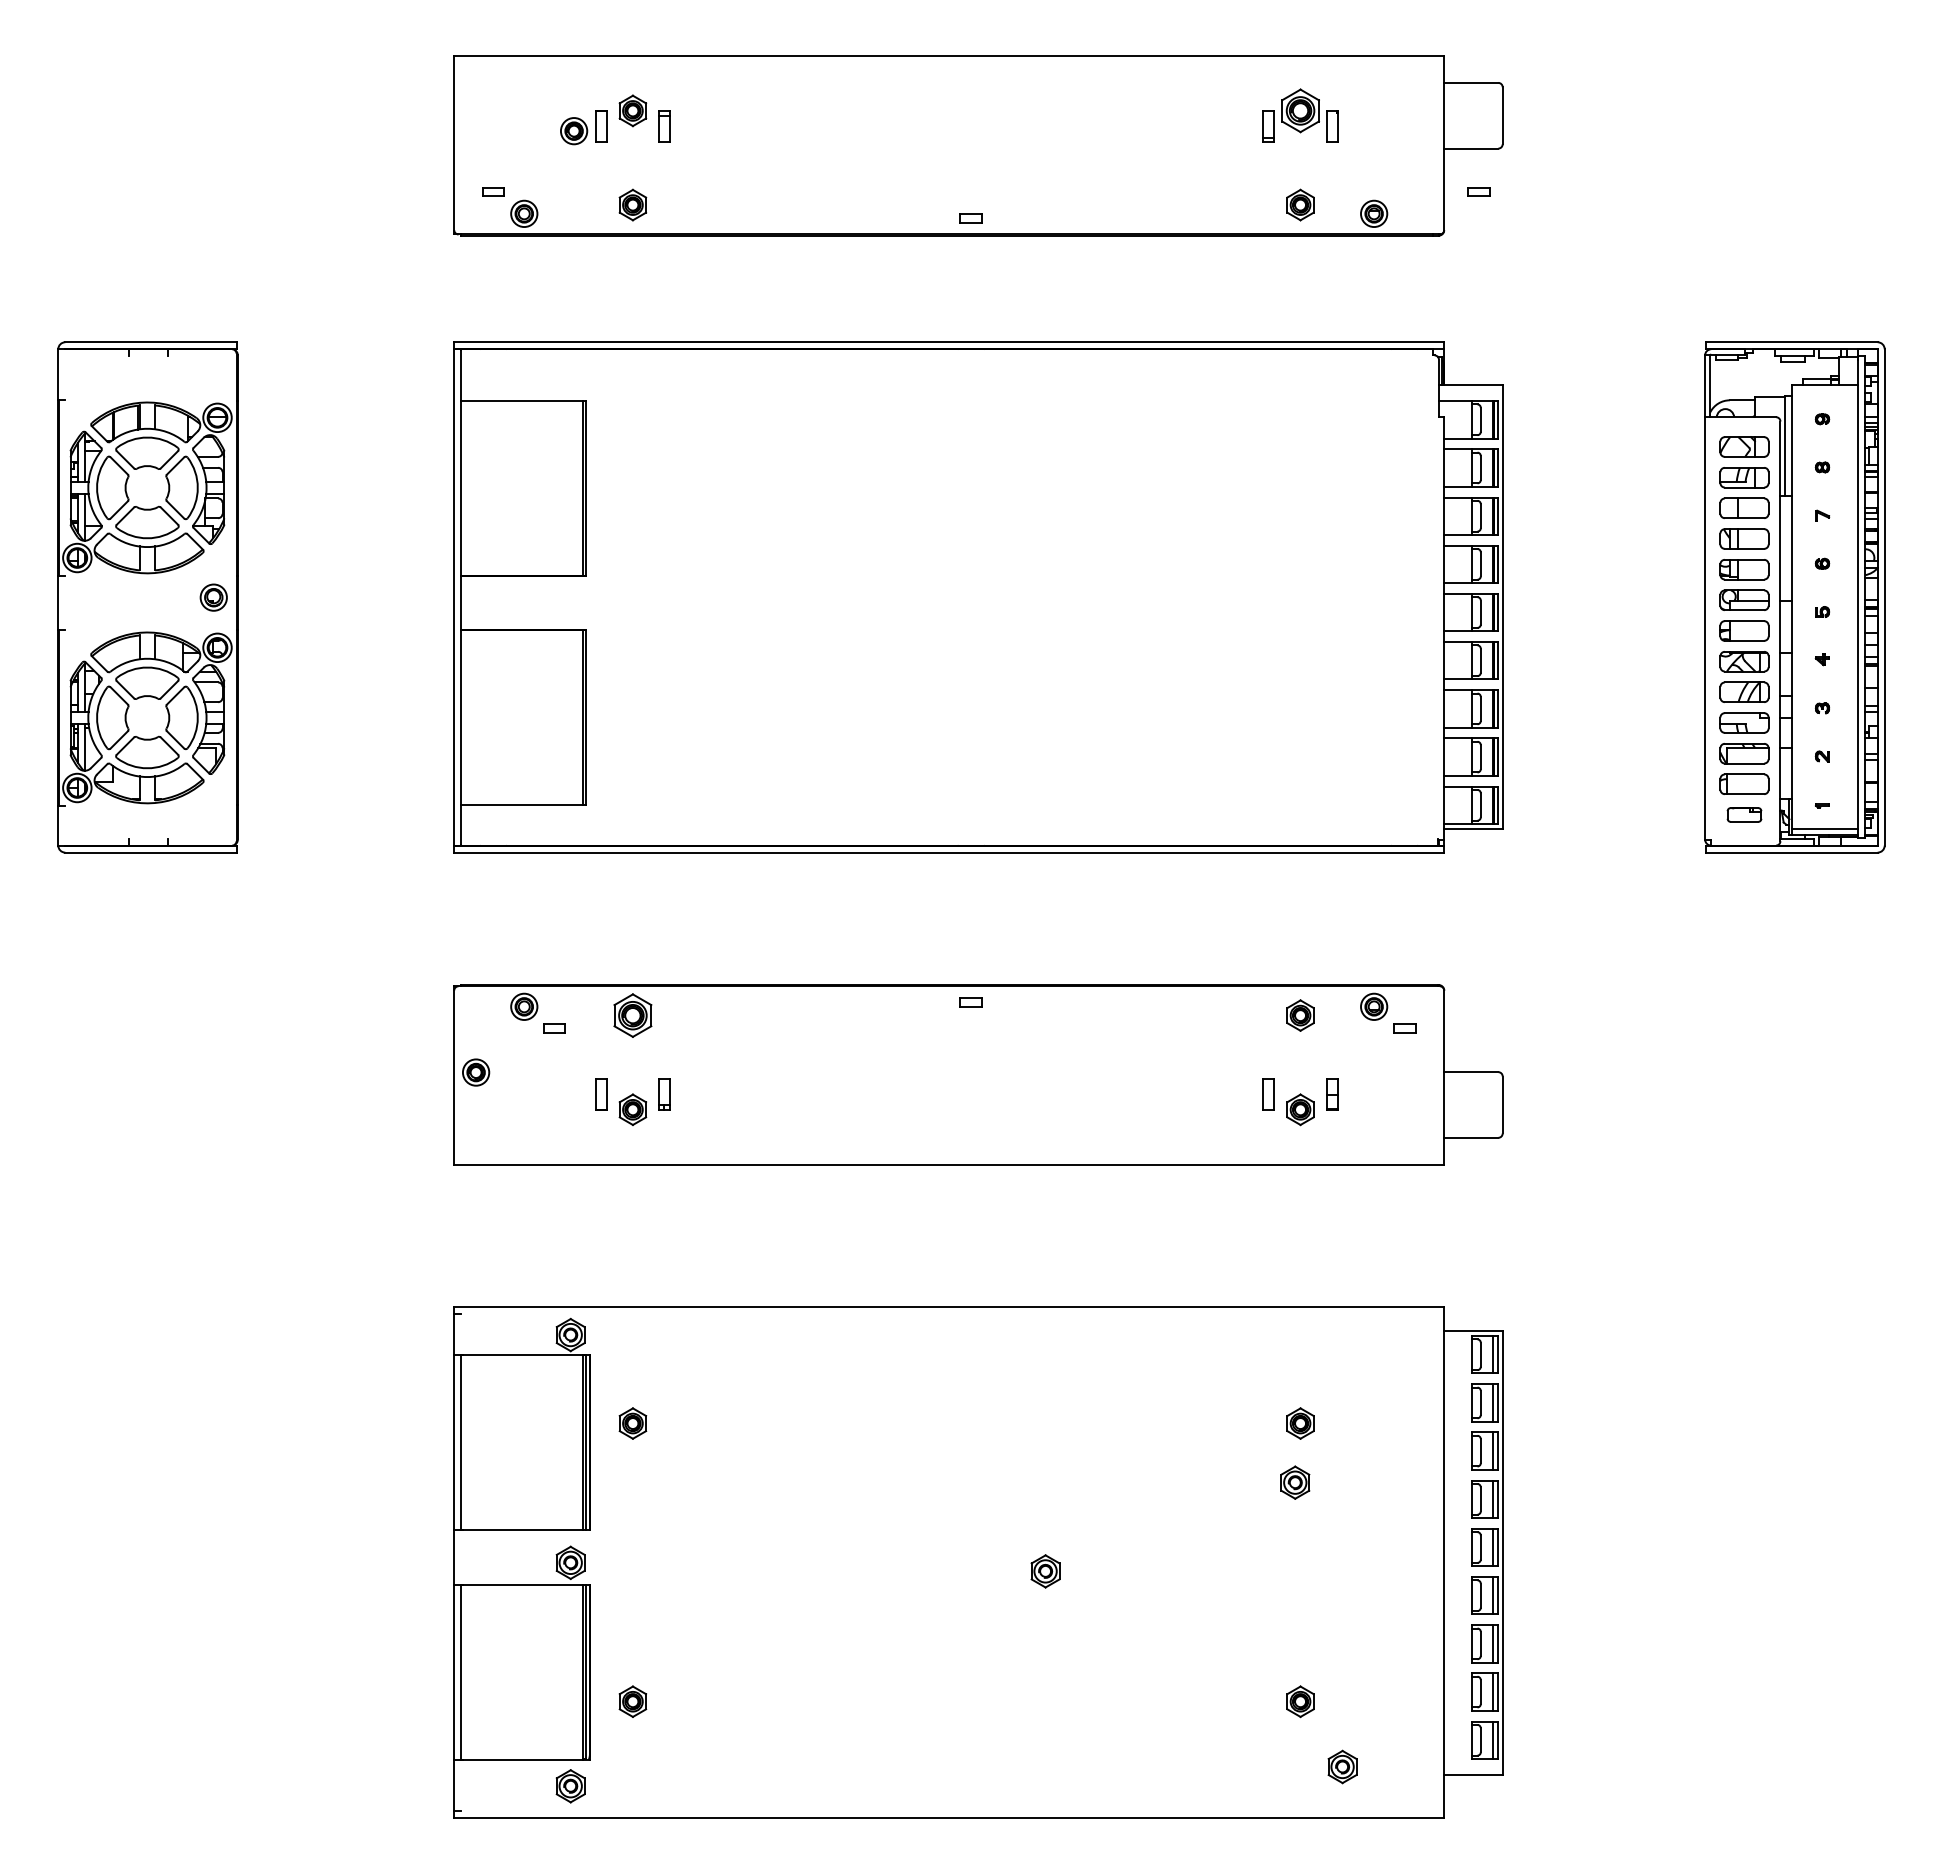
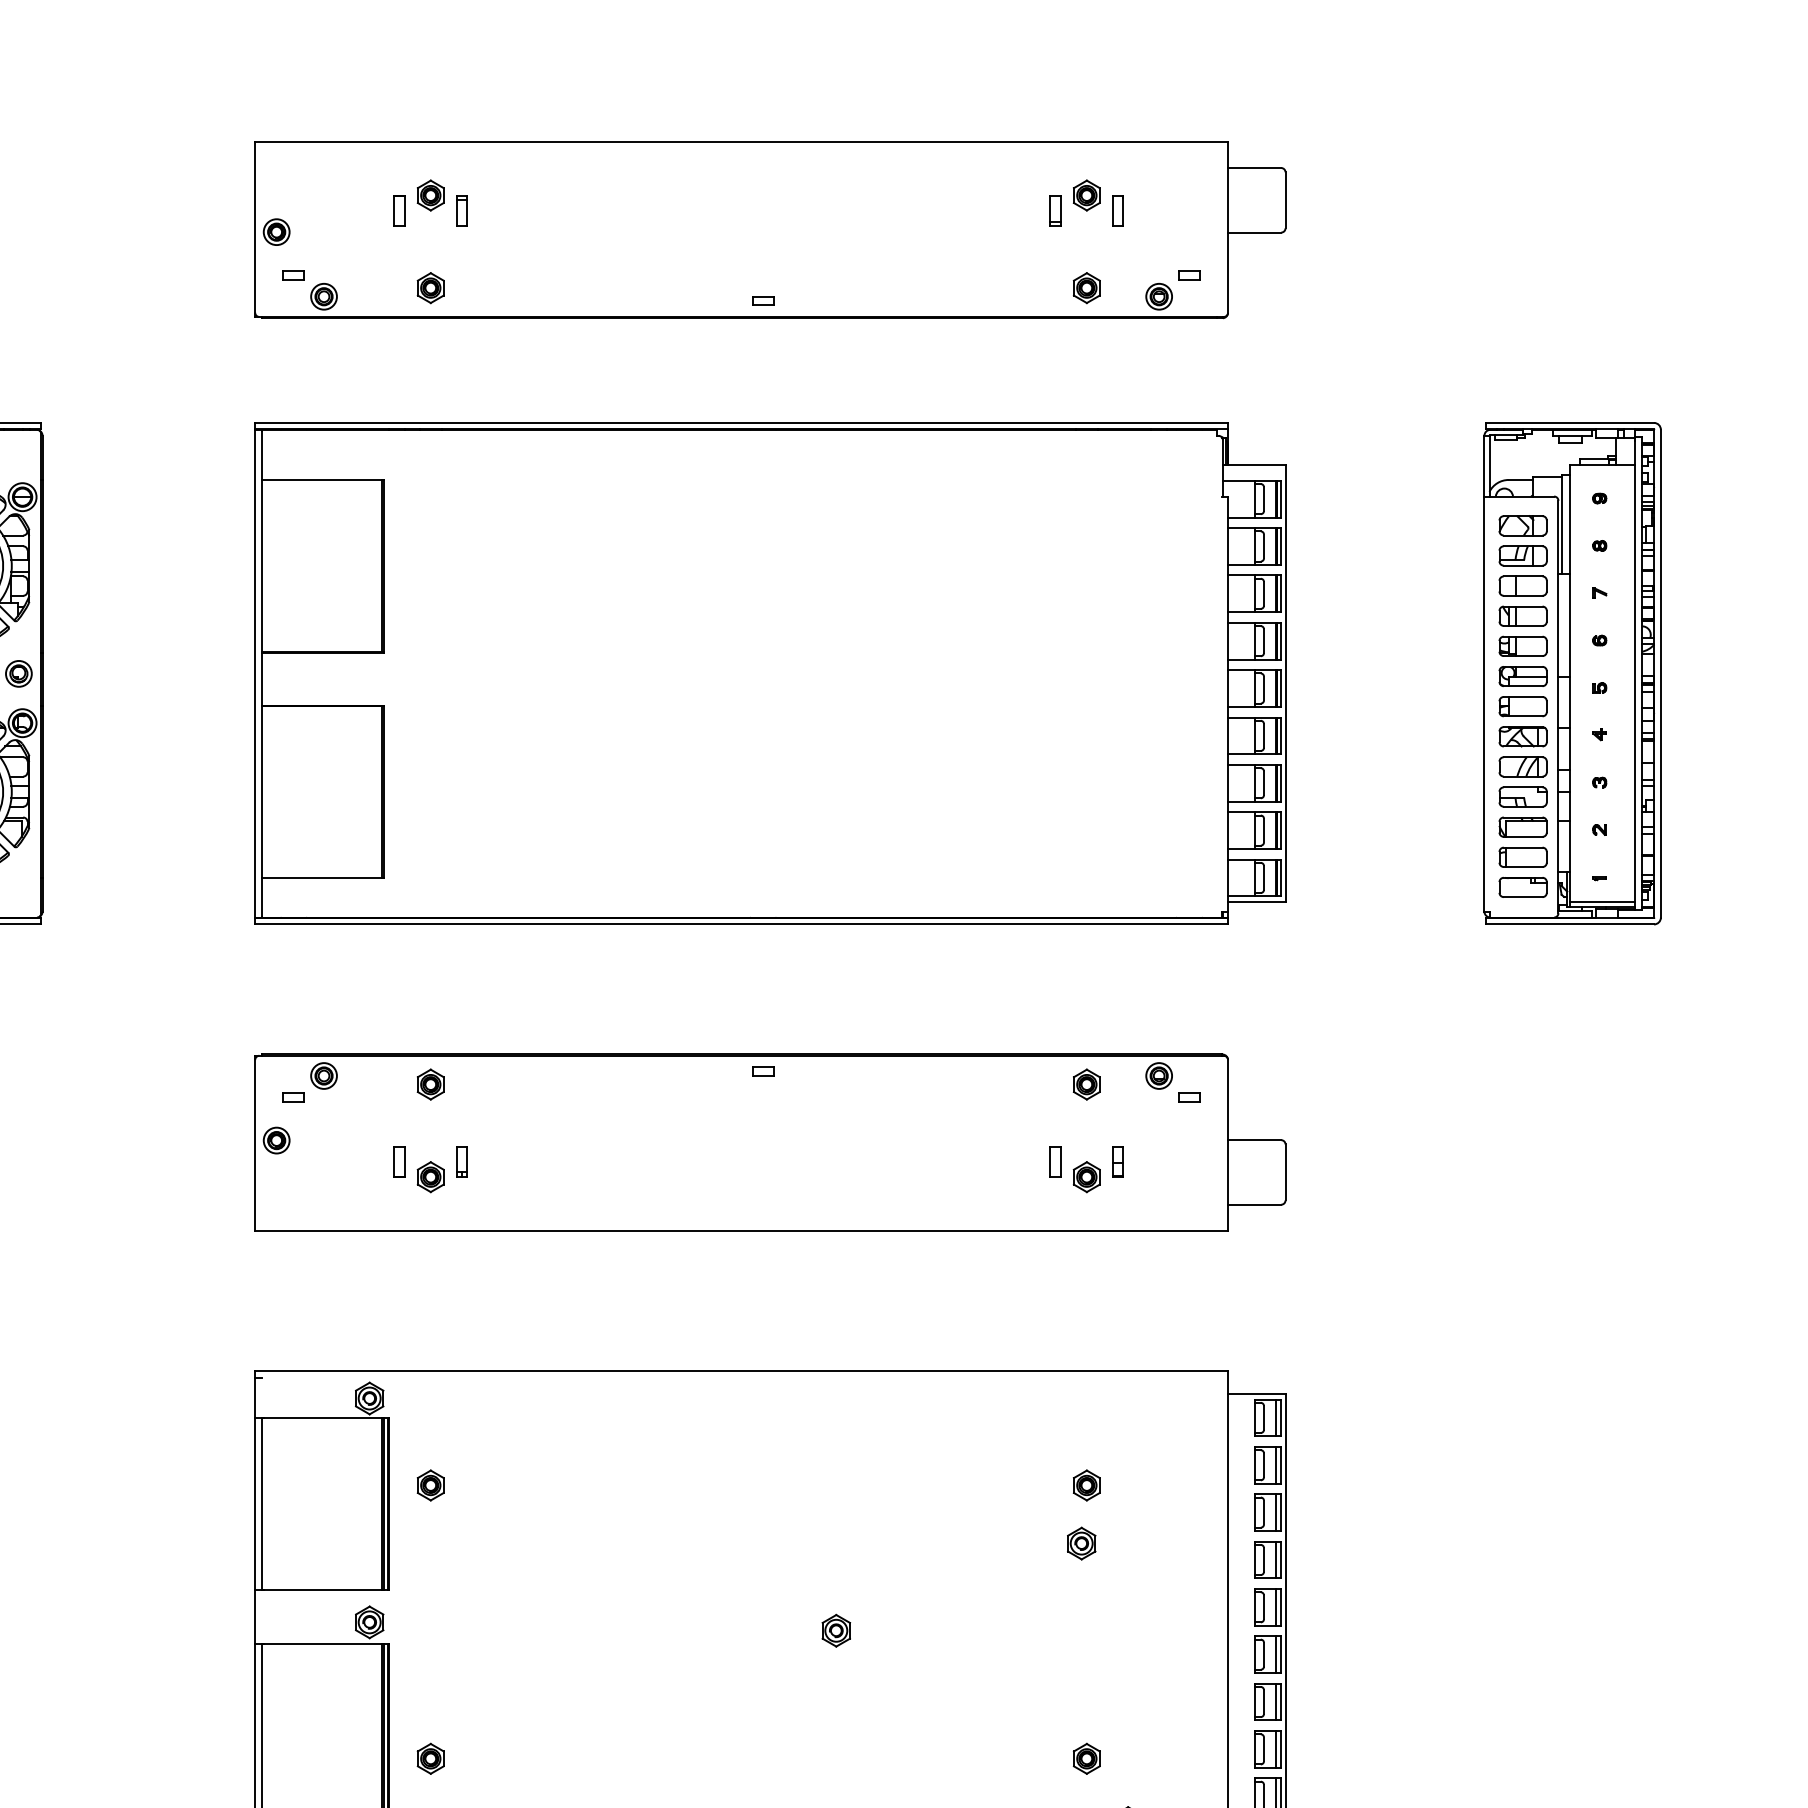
part: (1300, 110) -> (1086, 195), size x0.71
part: (574, 131) -> (277, 232), moved
part: (1478, 191) -> (1189, 274), moved
part: (1744, 814) -> (1523, 886), size x1.43
part: (632, 1015) -> (430, 1084), size x0.71
part: (554, 1028) -> (293, 1097), moved

